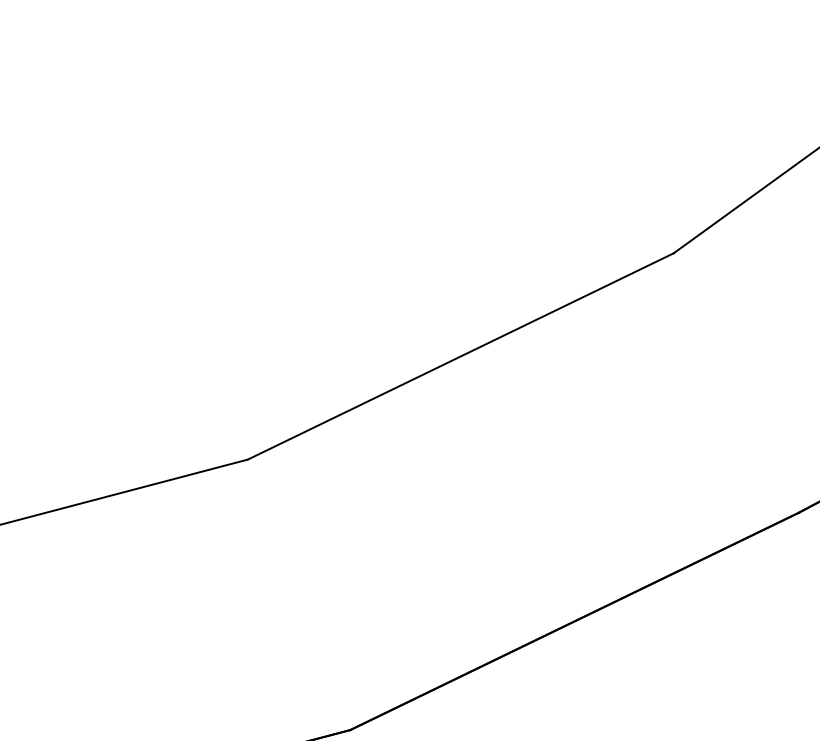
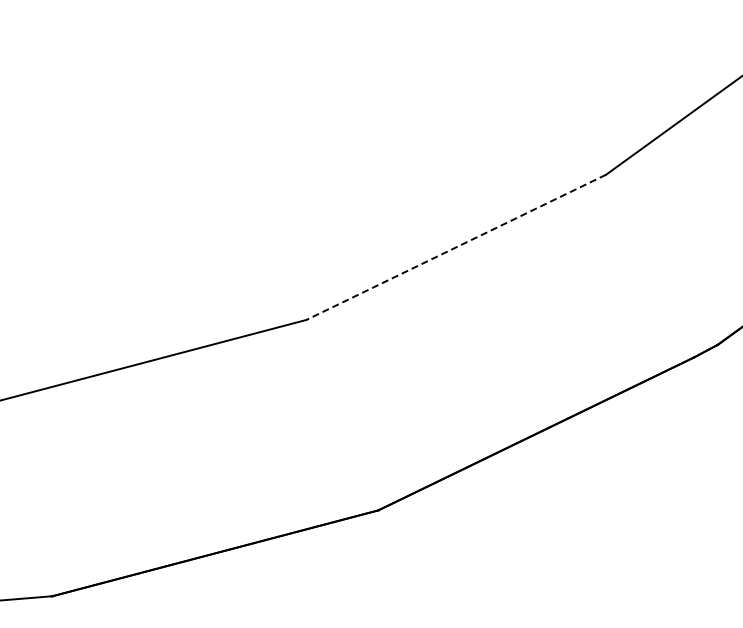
line: (461, 356) -> (456, 247), solid -> dashed

